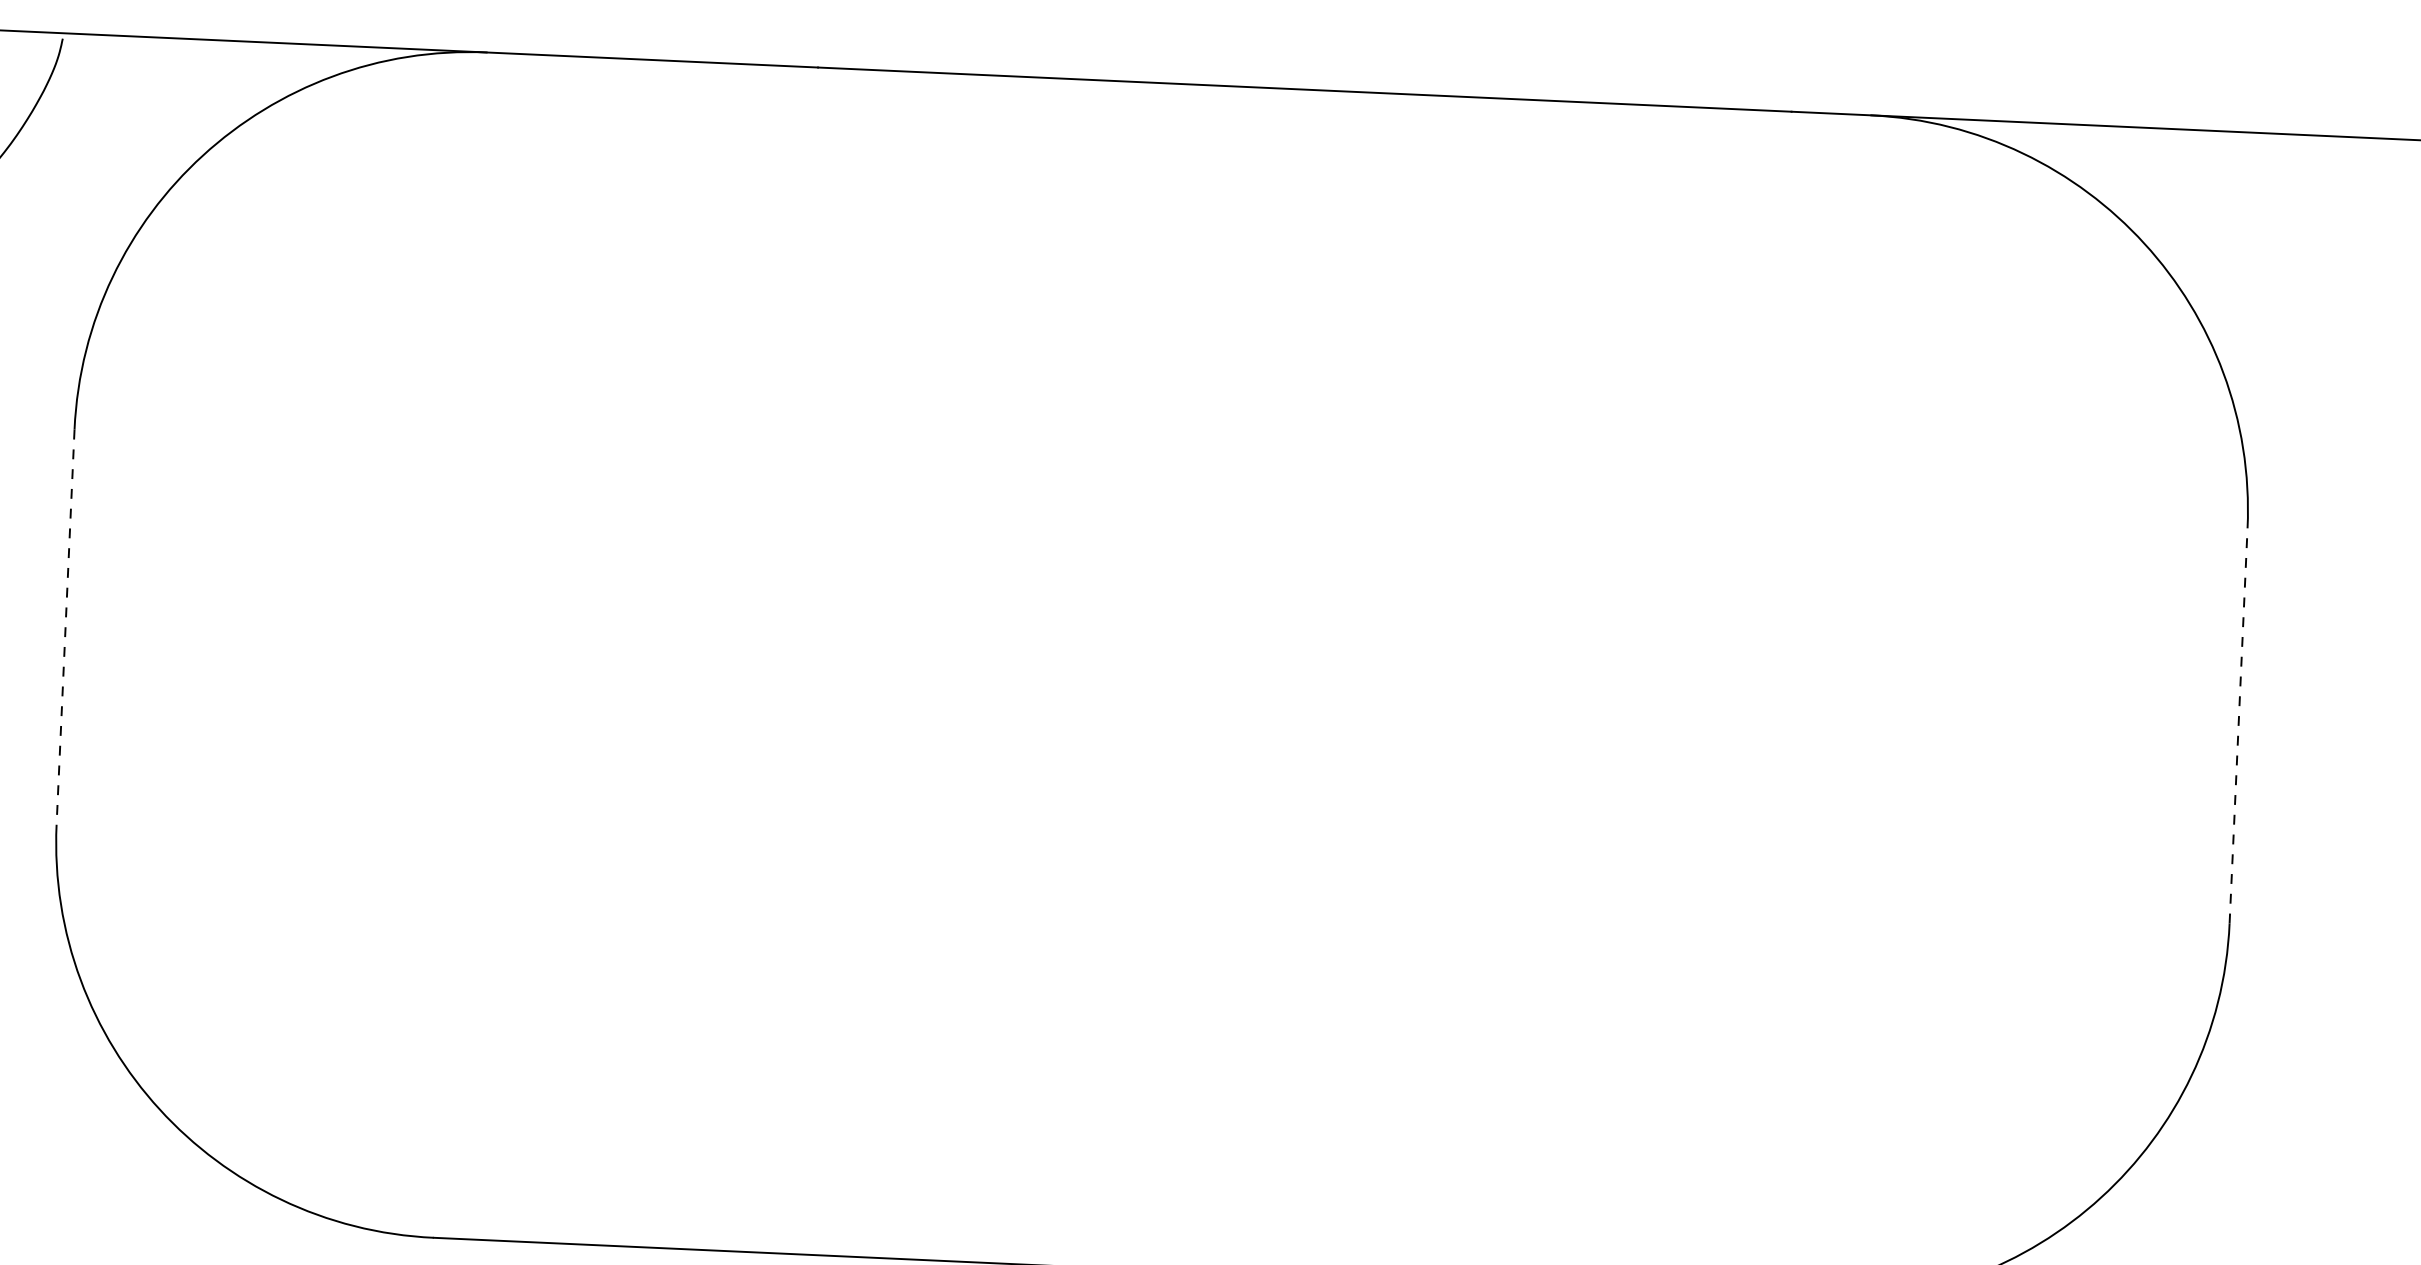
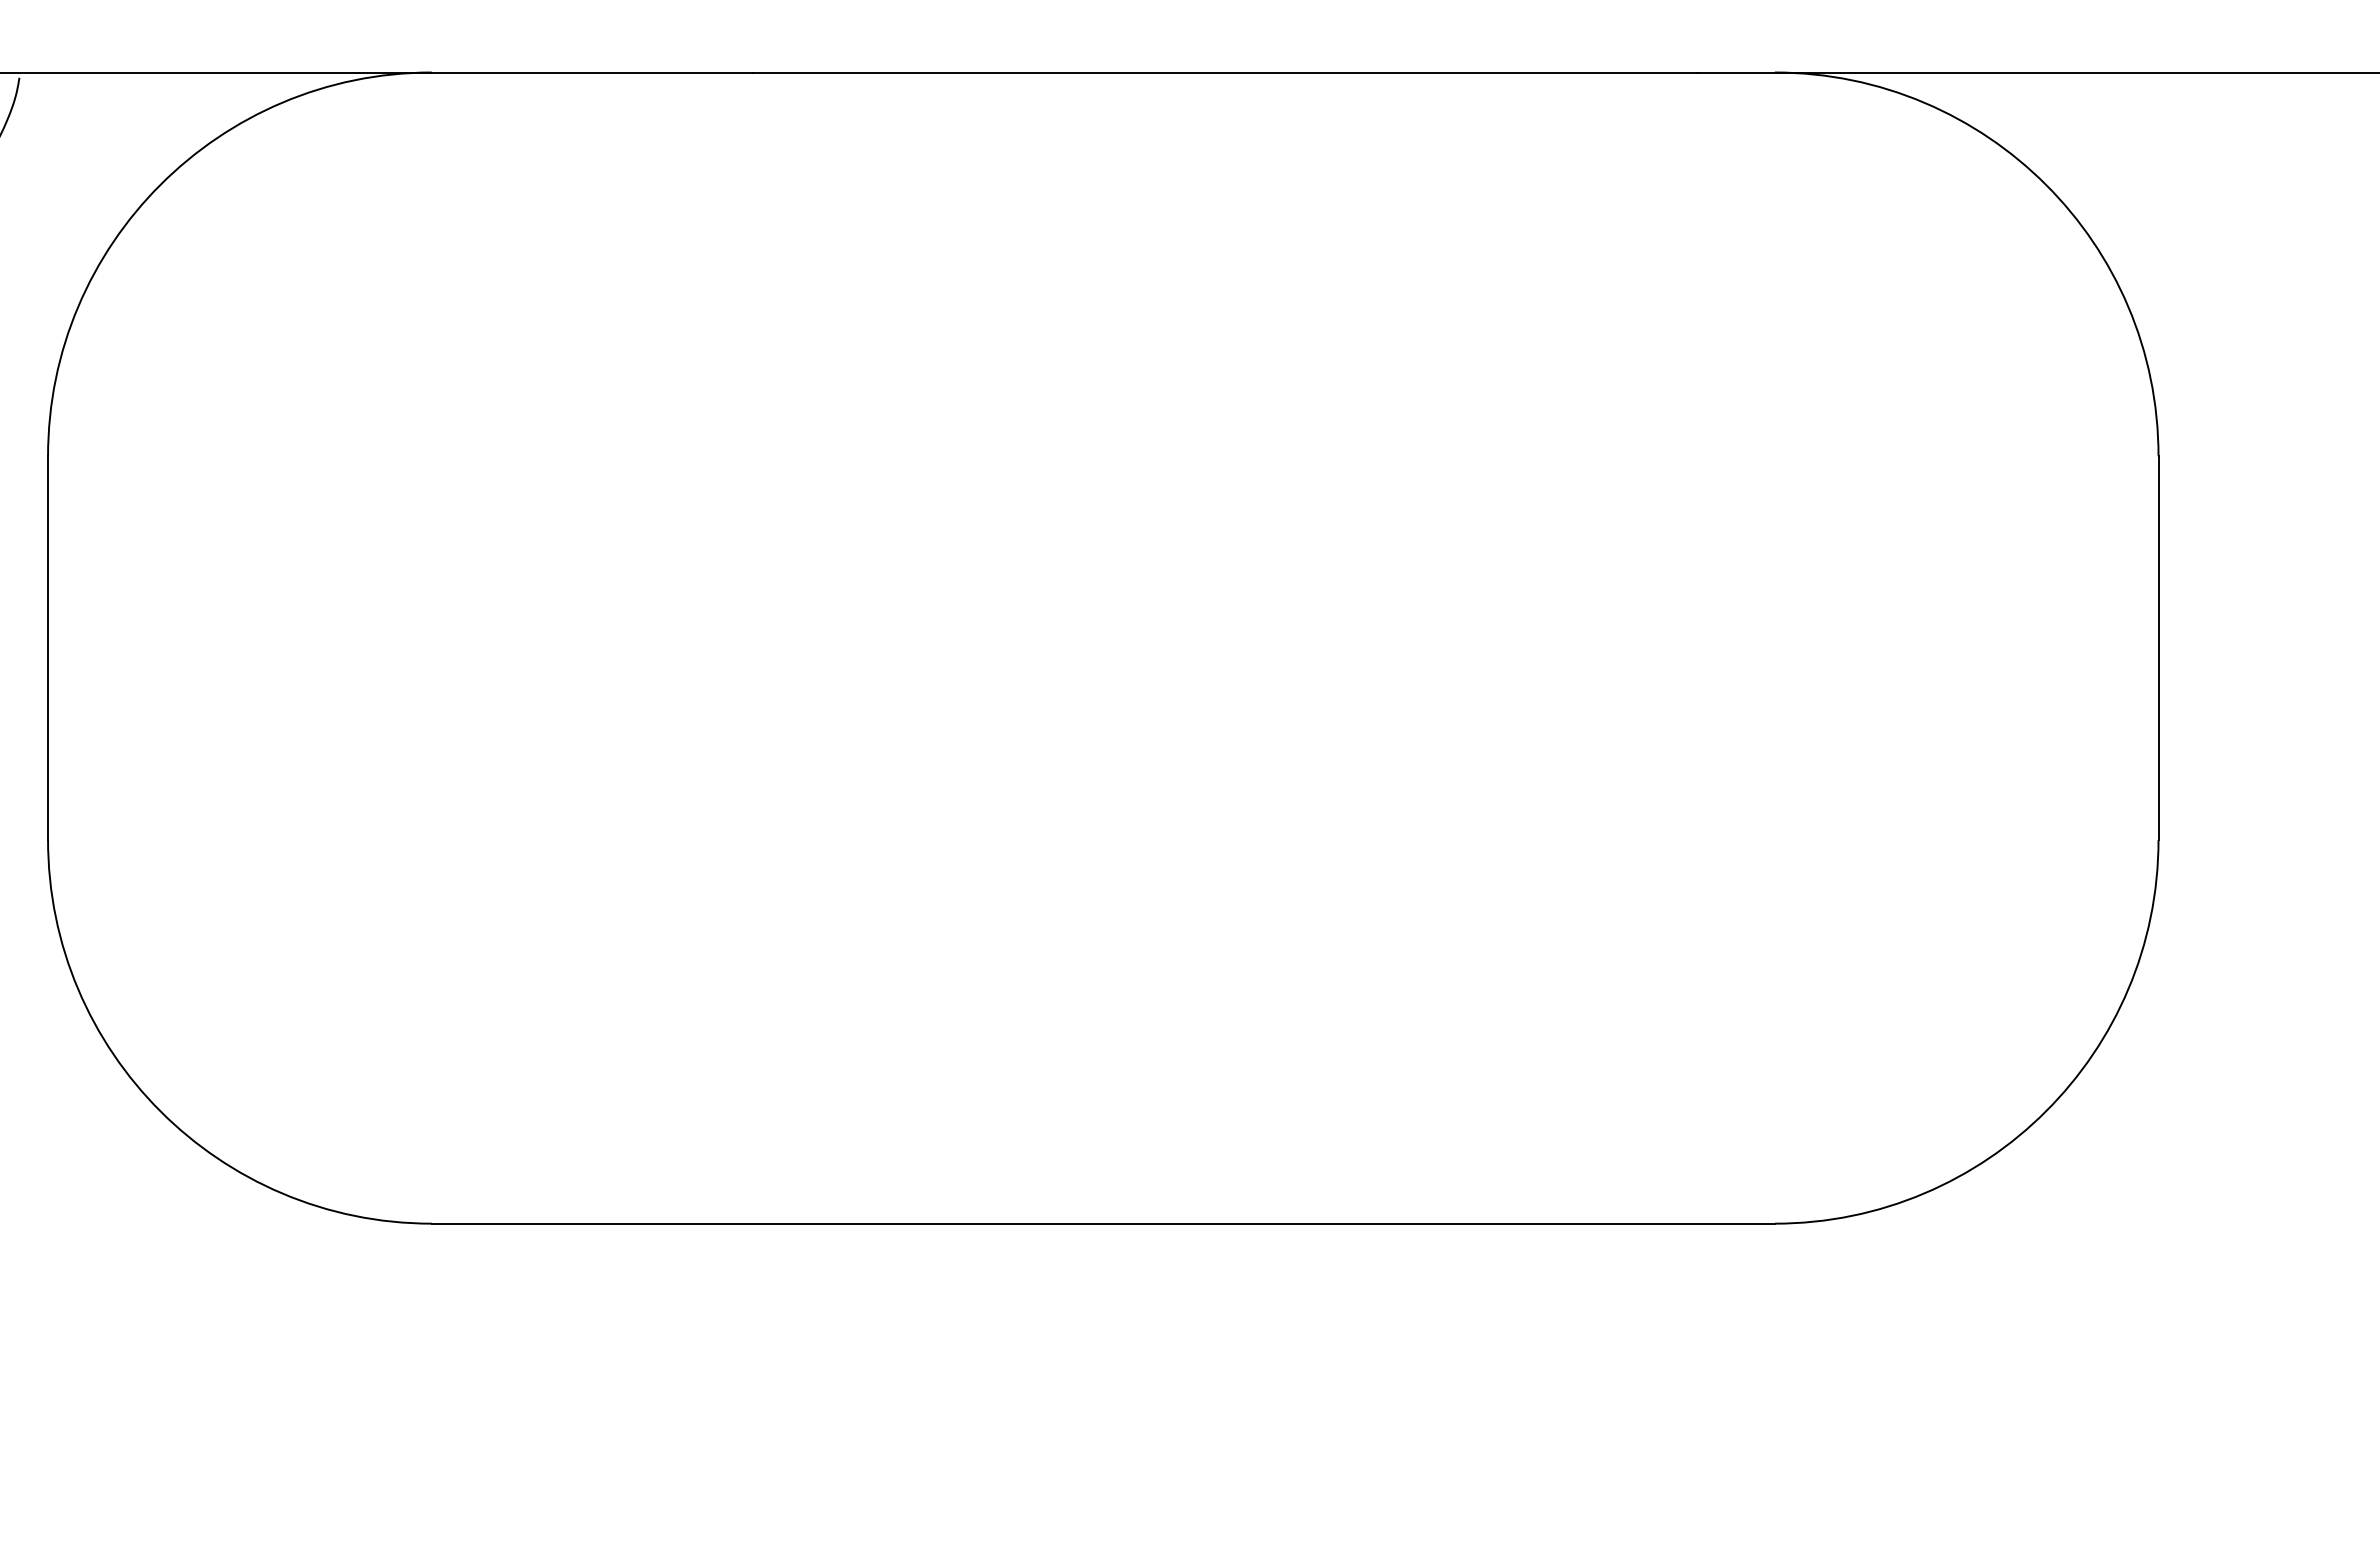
line: (66, 627) -> (48, 648), dashed -> solid
line: (2238, 726) -> (2158, 648), dashed -> solid

